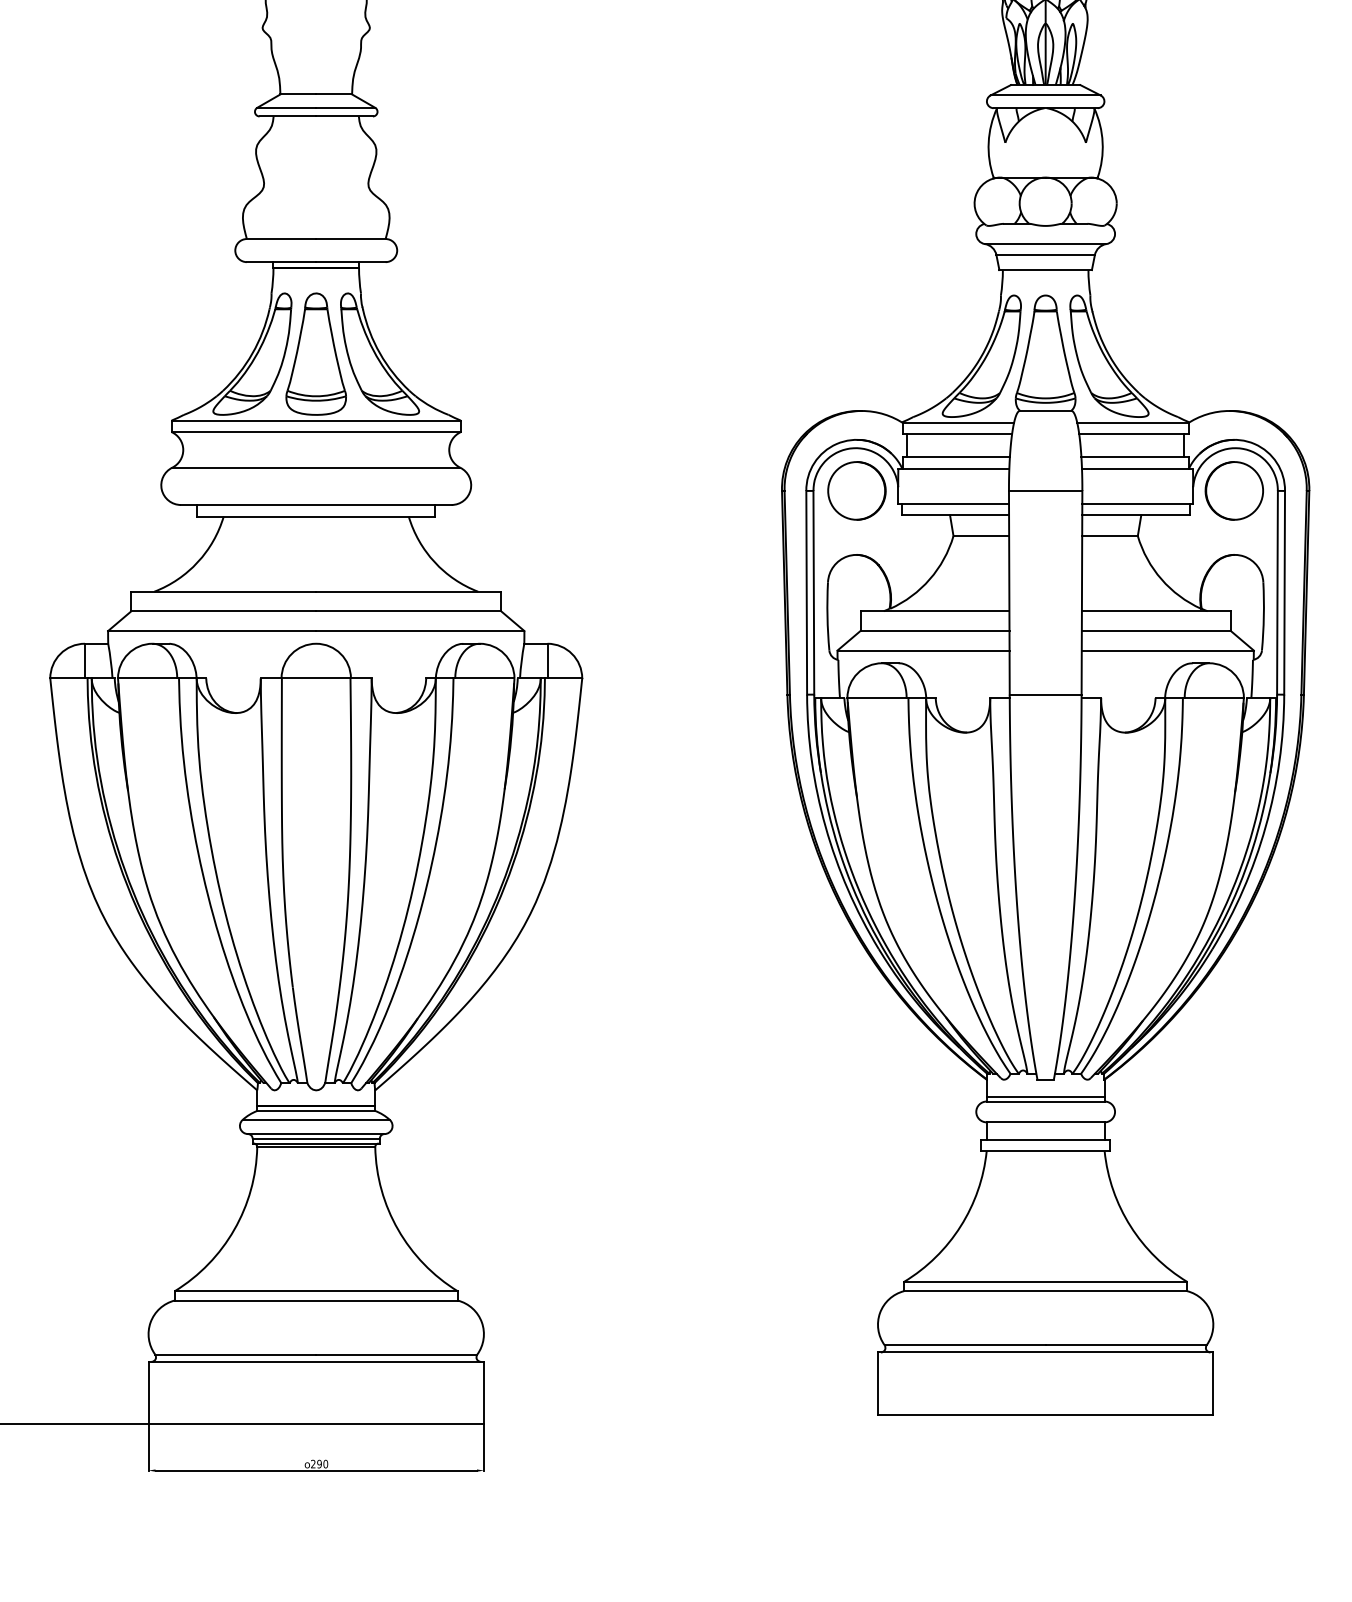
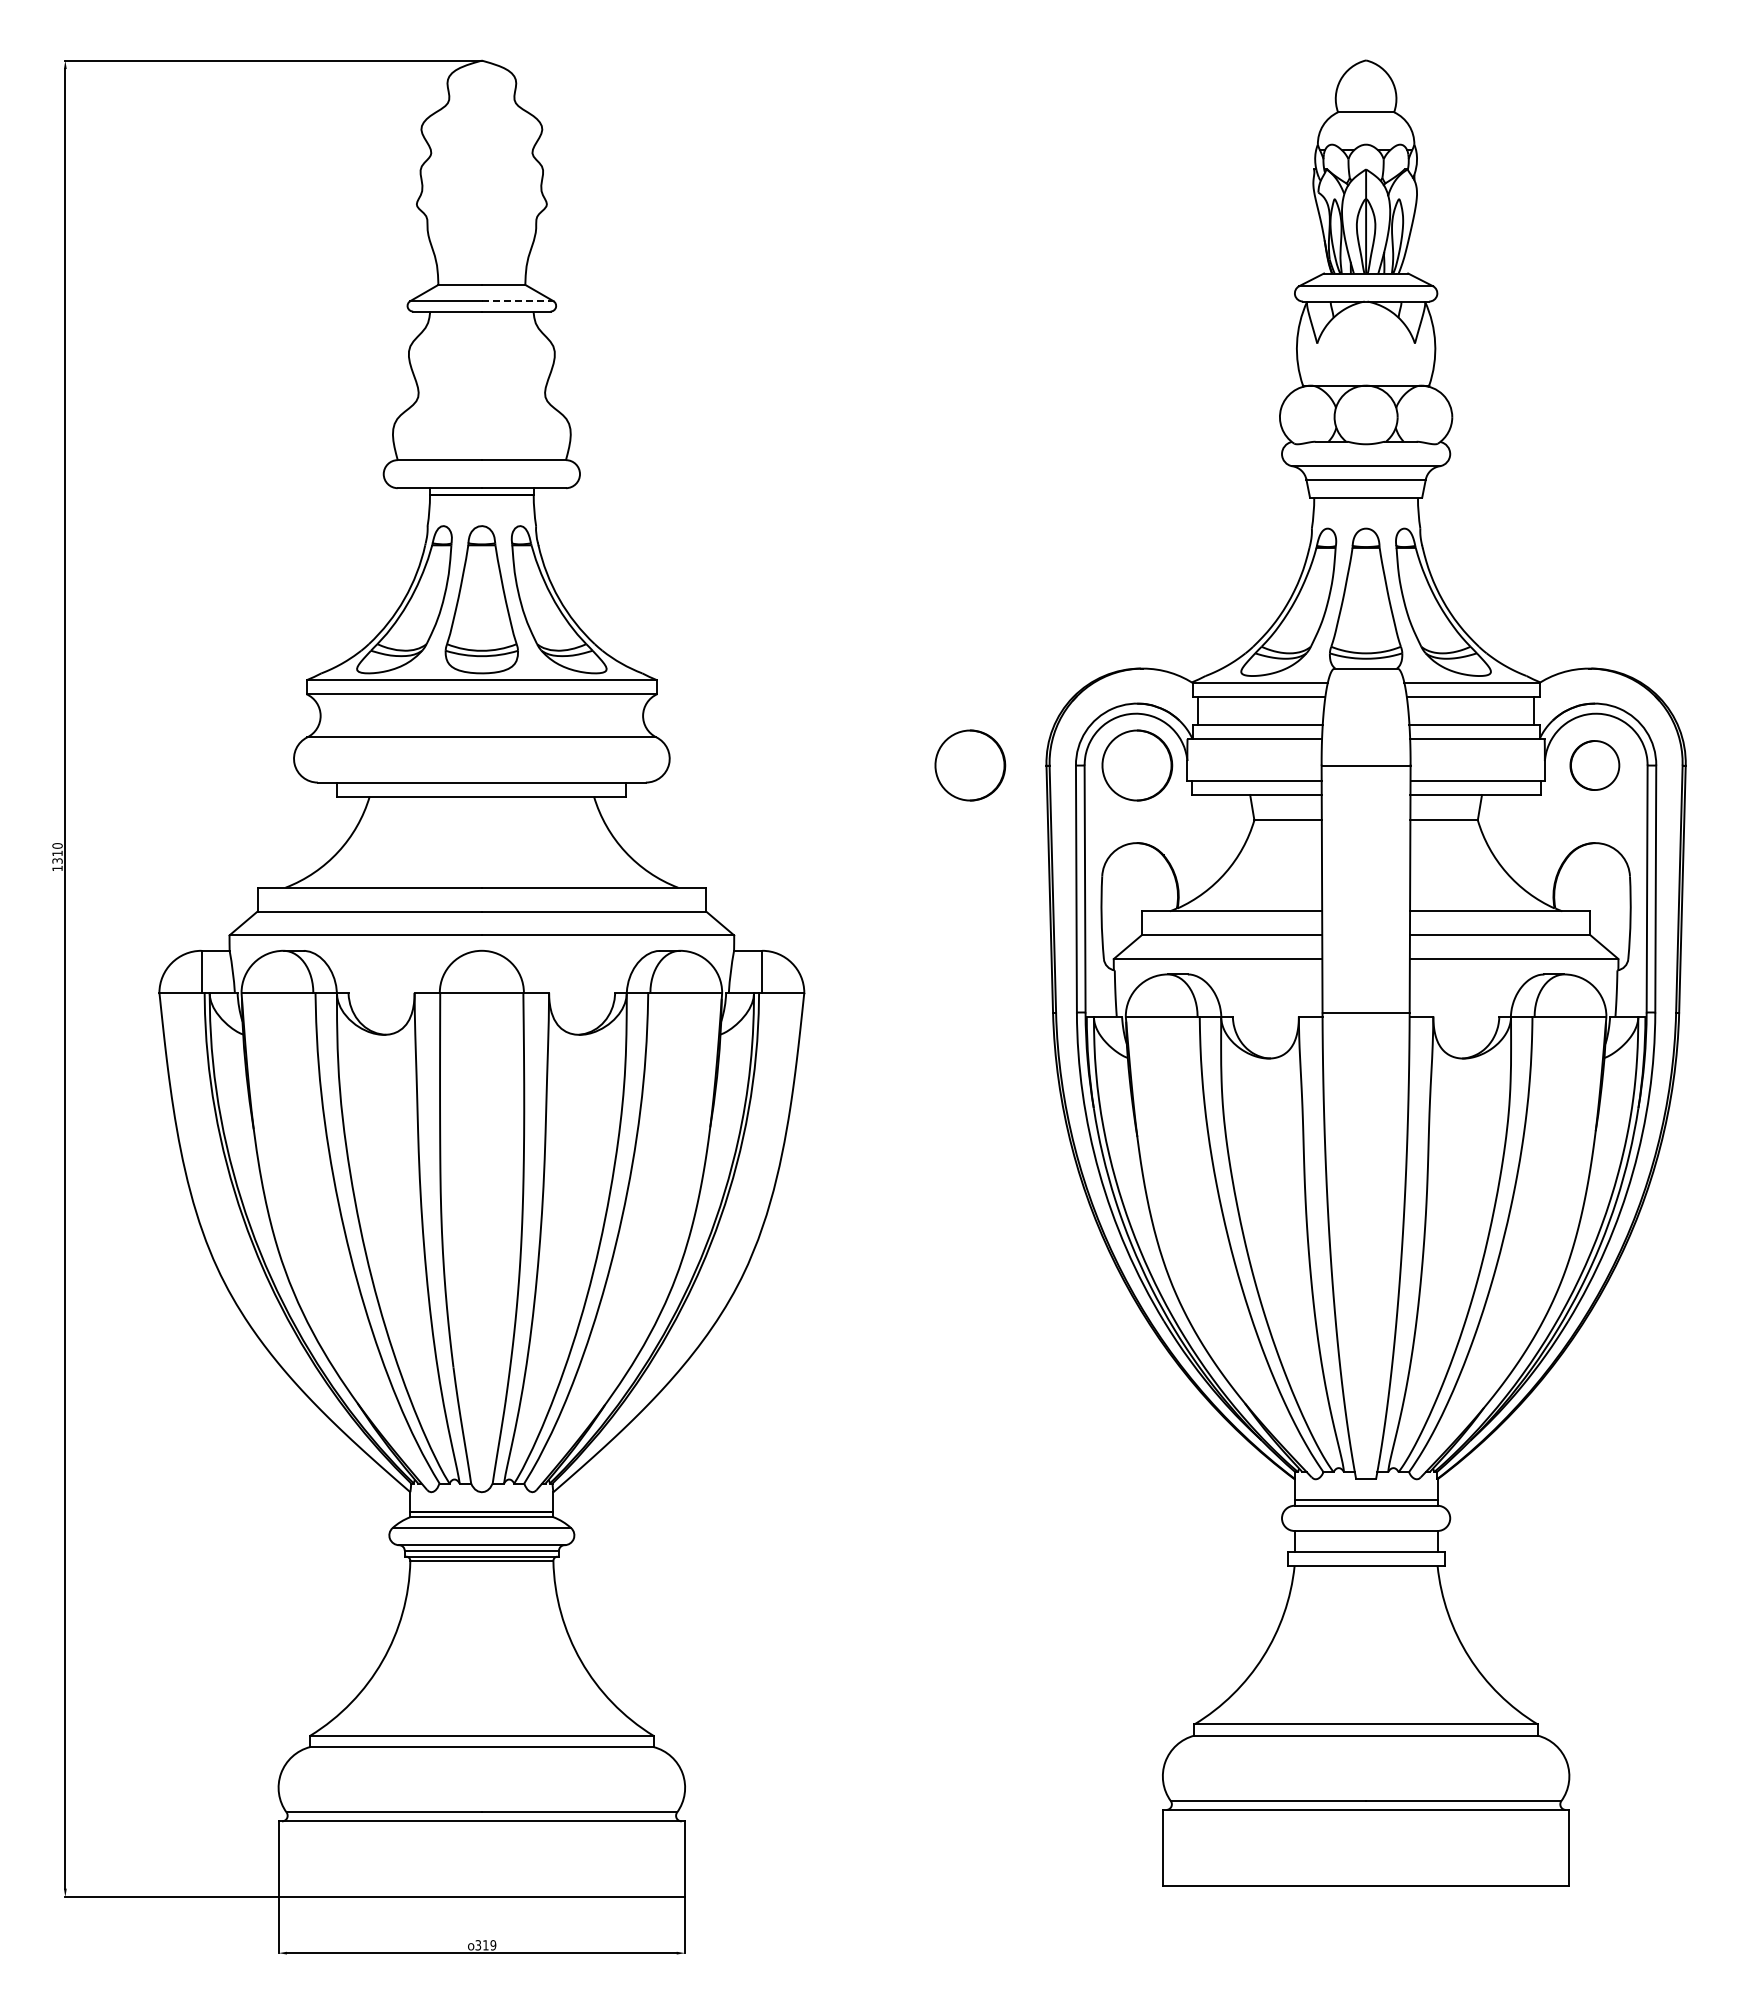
line: (345, 108) -> (517, 301), solid -> dashed
part: (719, 490) -> (970, 765), added
part: (1234, 490) -> (1594, 765), size x0.7
text: (319, 1464) -> (485, 1945), 290 -> 319

